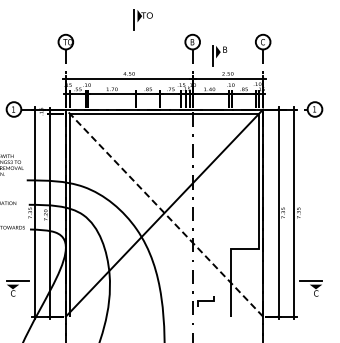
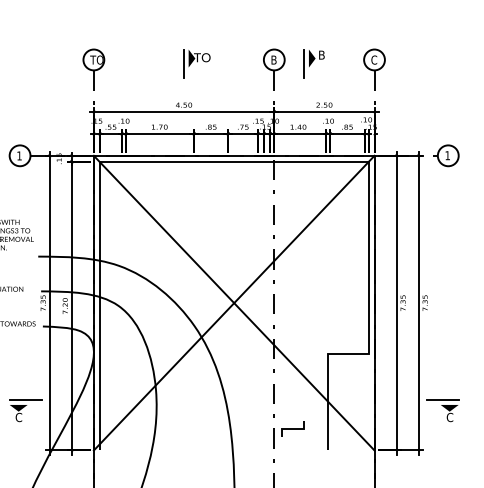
part: (142, 19) -> (195, 63), moved
part: (219, 55) -> (313, 63), moved
line: (164, 212) -> (234, 302), dashed -> solid

